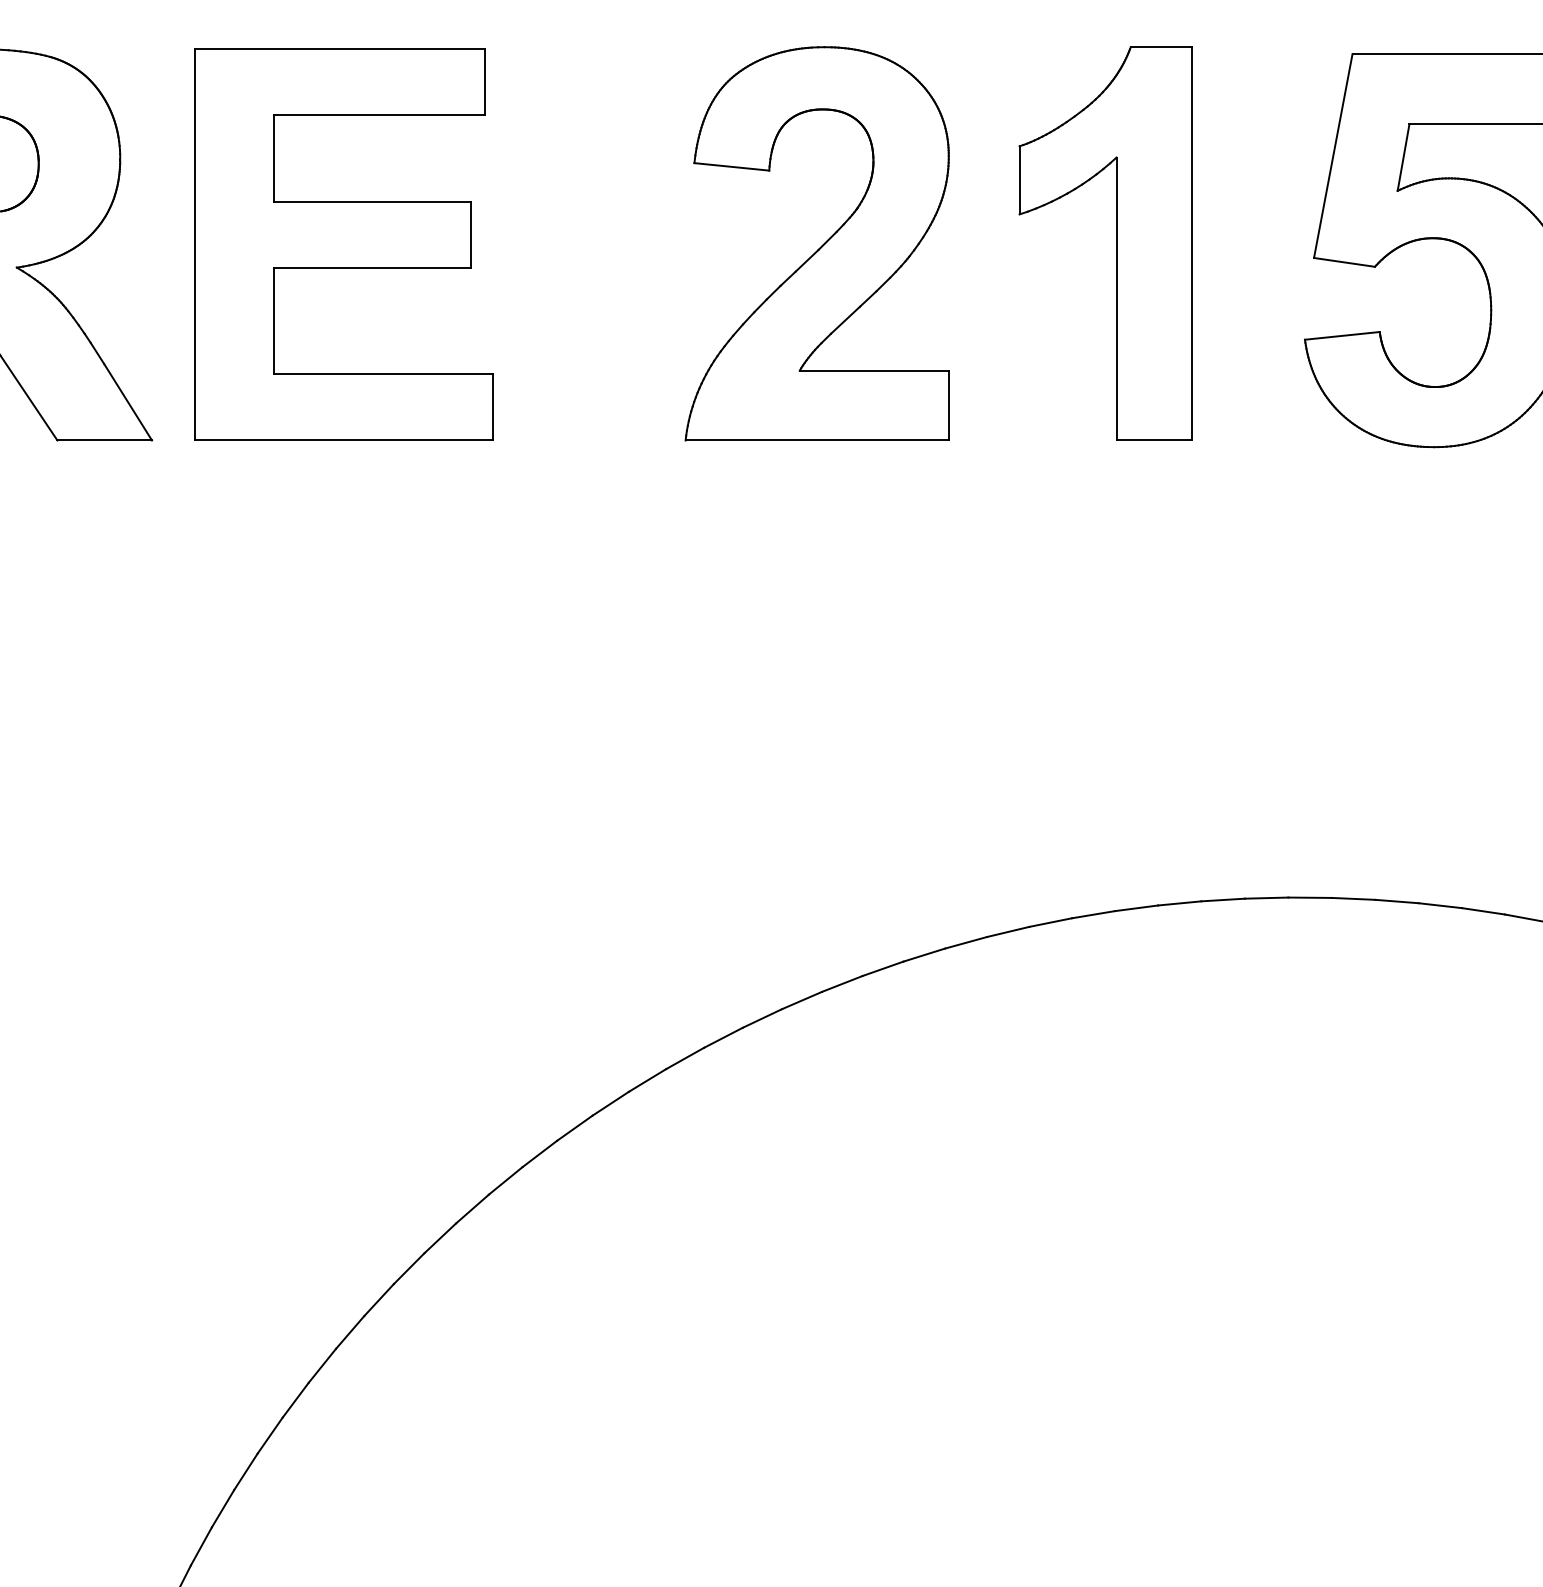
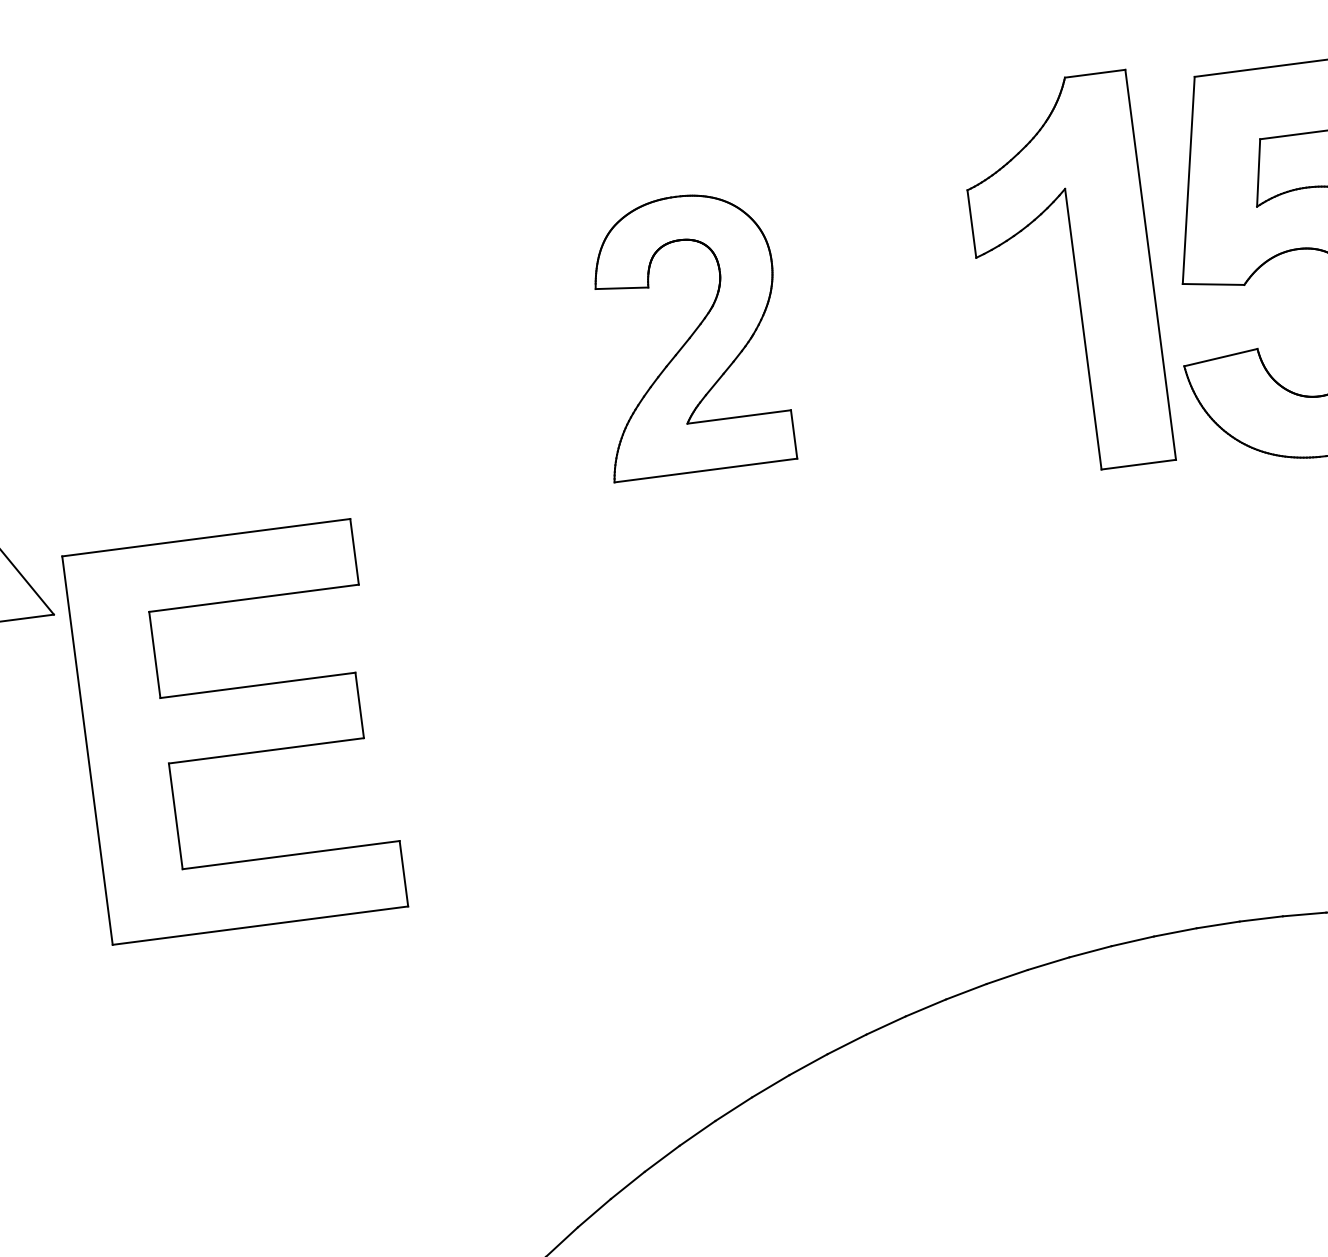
part: (816, 243) -> (687, 333), size x0.7
part: (1116, 243) -> (1076, 274), moved
part: (343, 244) -> (234, 731), moved

